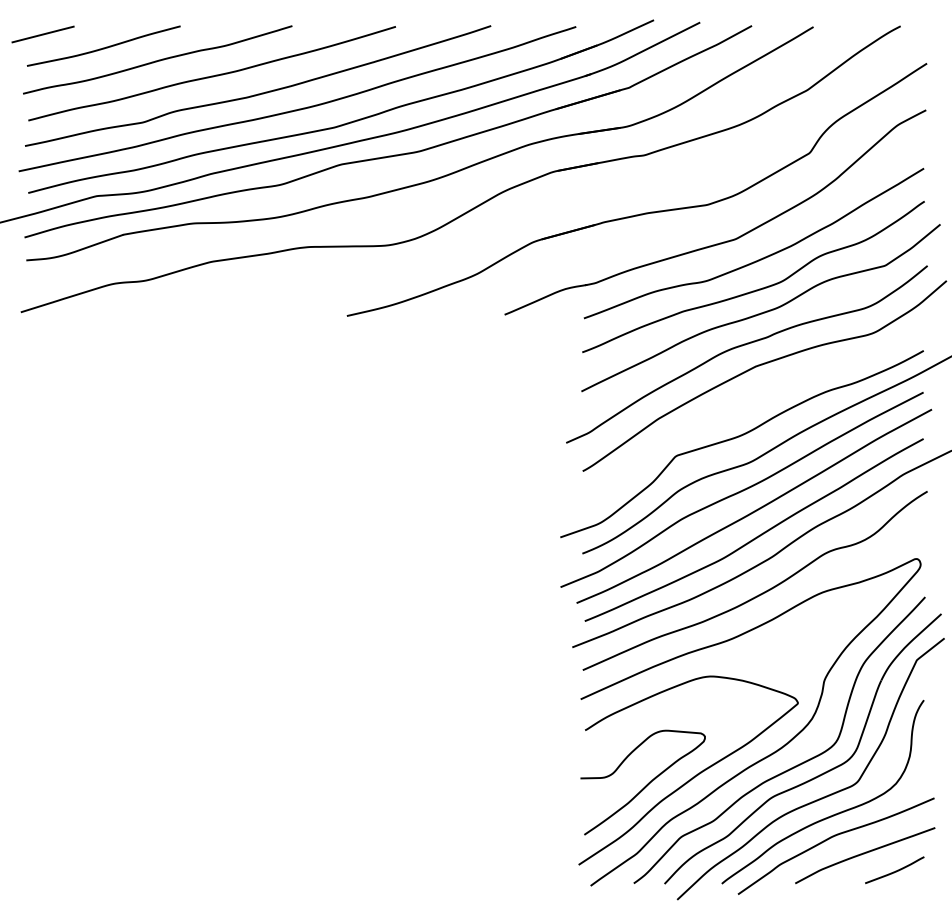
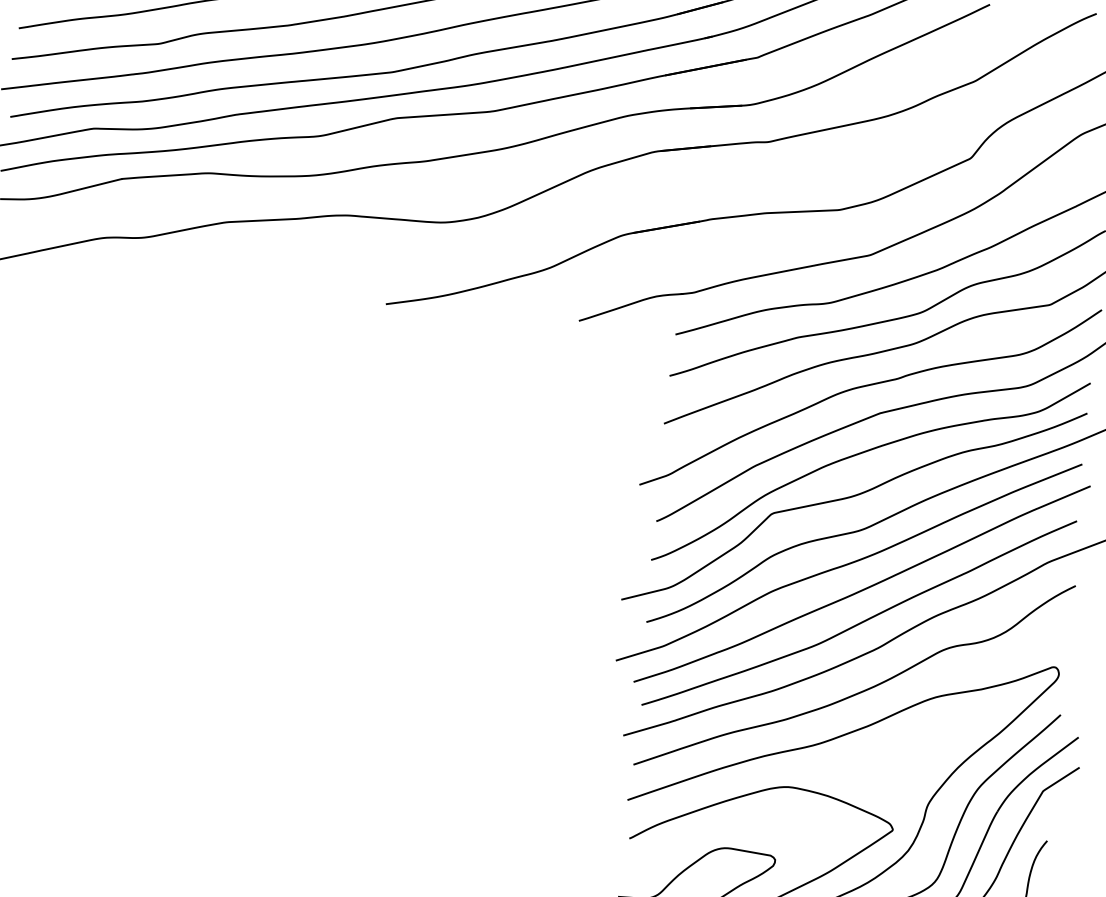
curve: (745, 400) -> (863, 453), added

